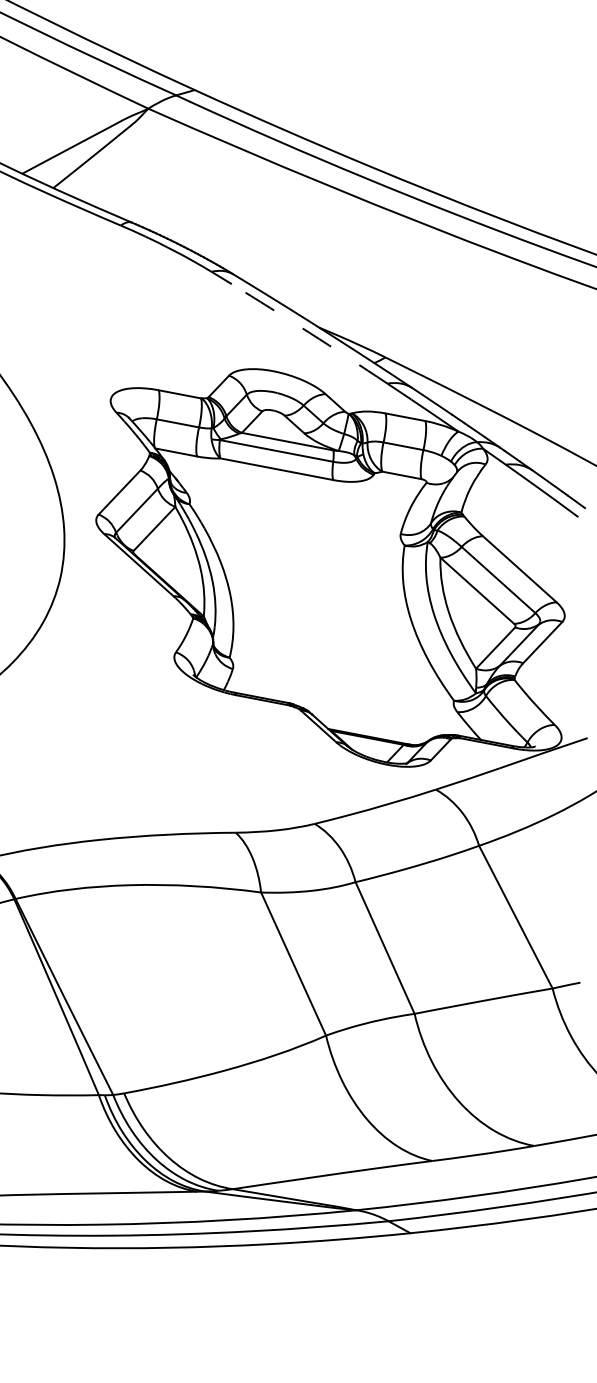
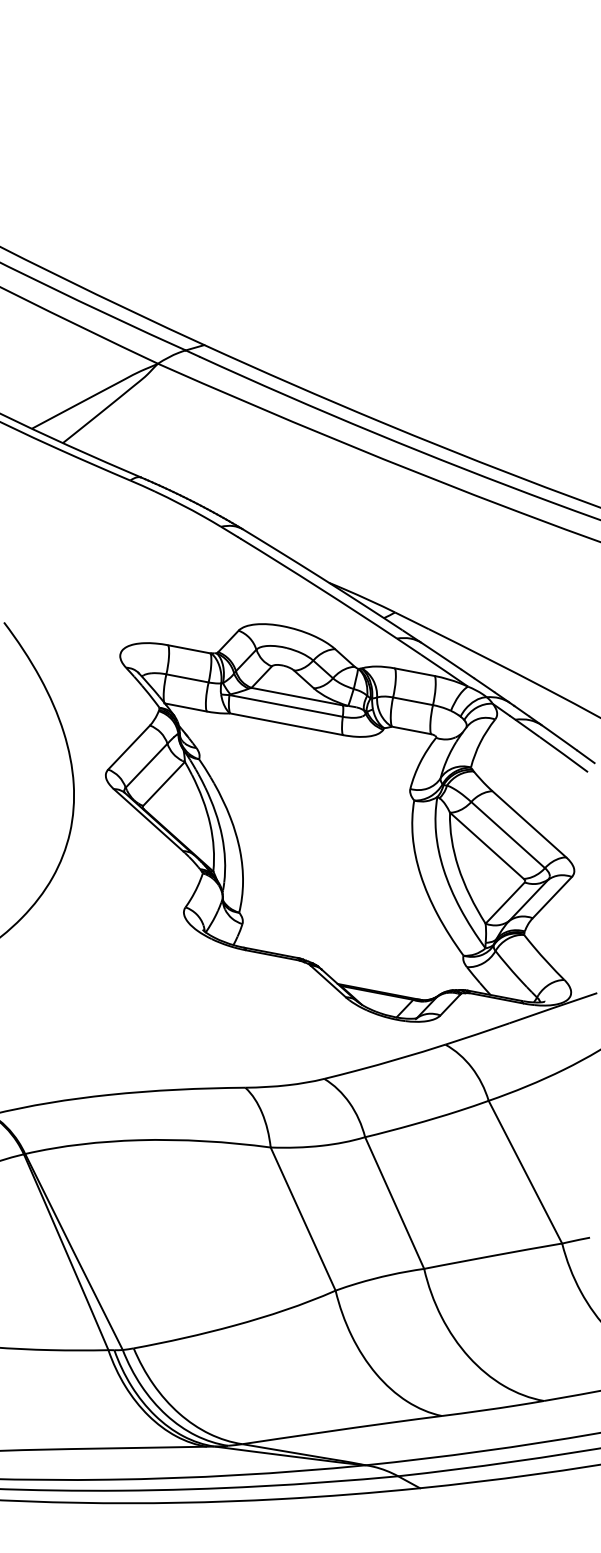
arc: (309, 332) -> (319, 587), dashed -> solid

